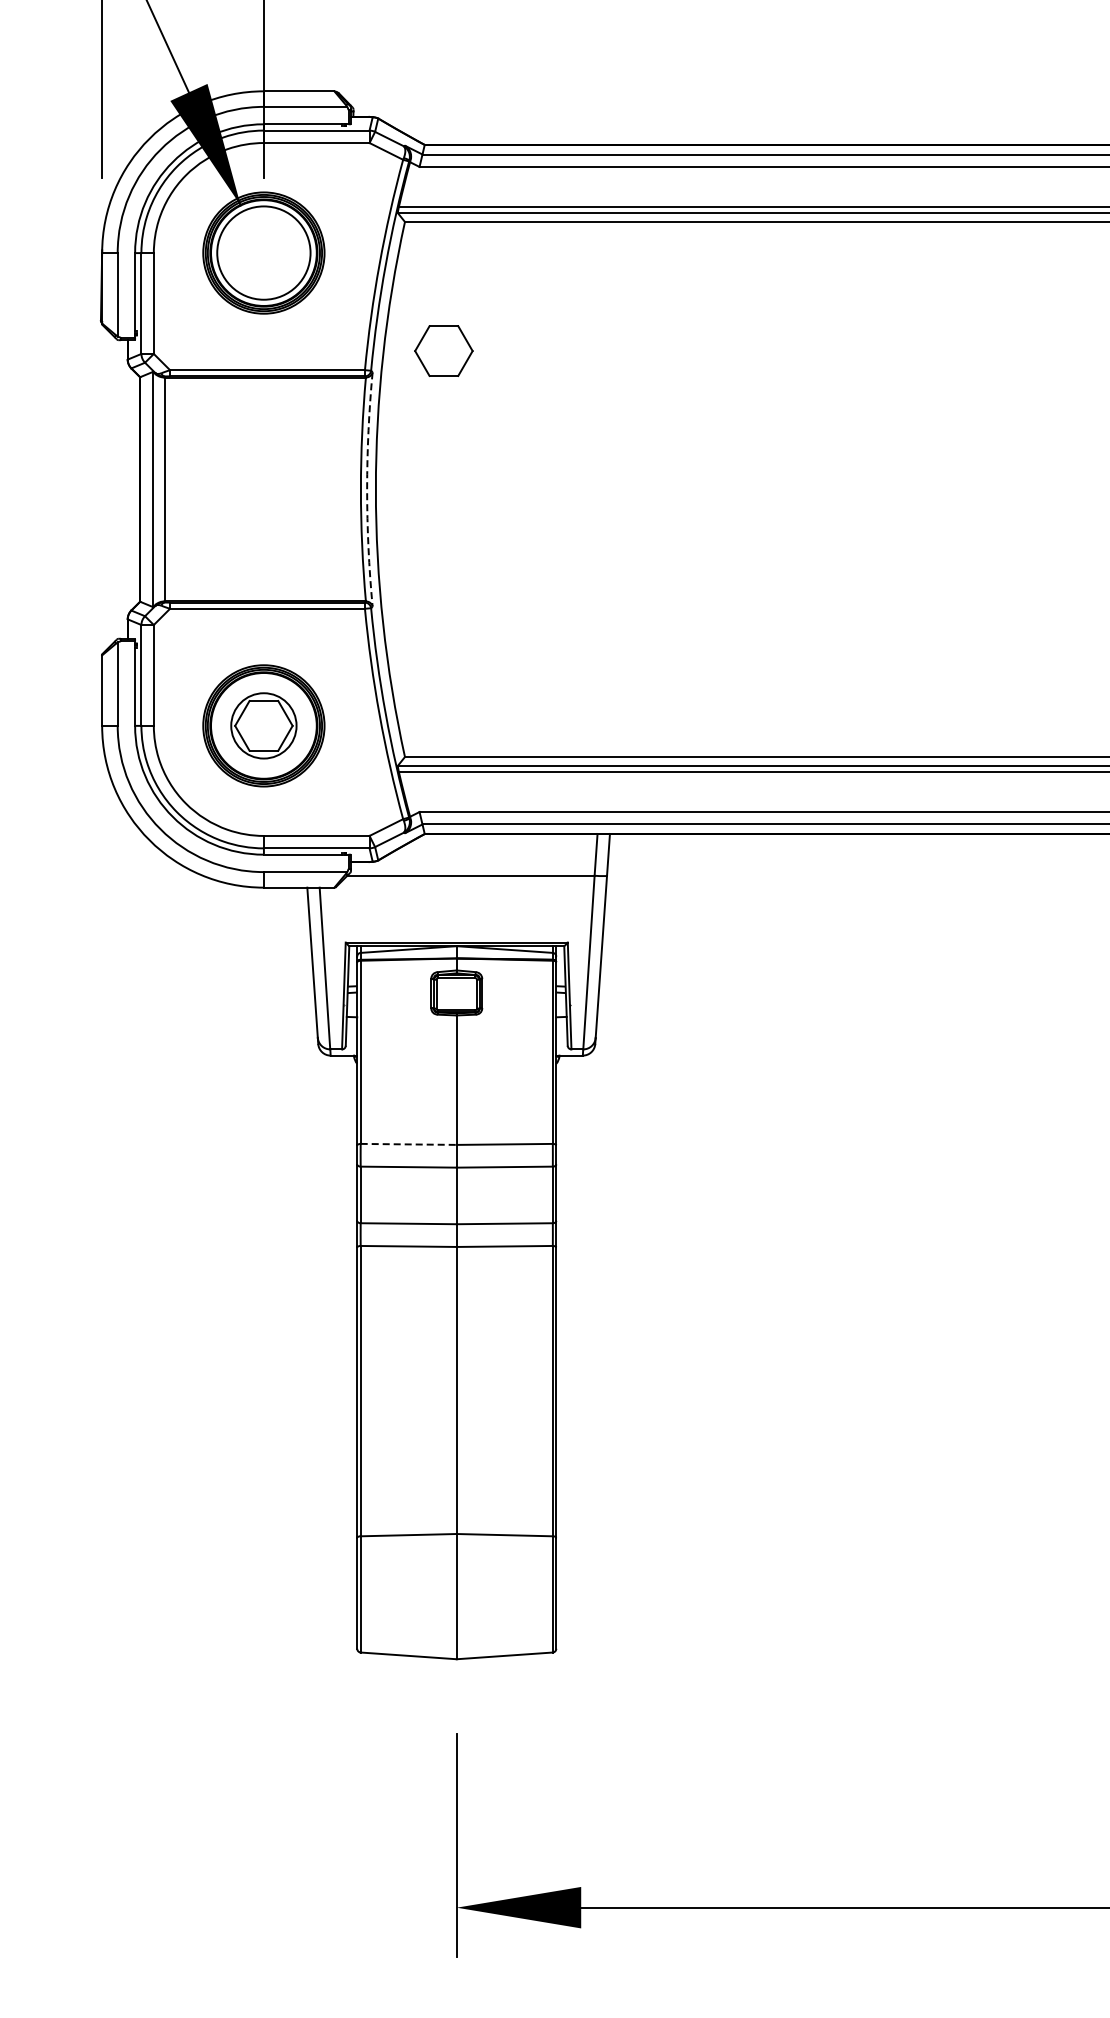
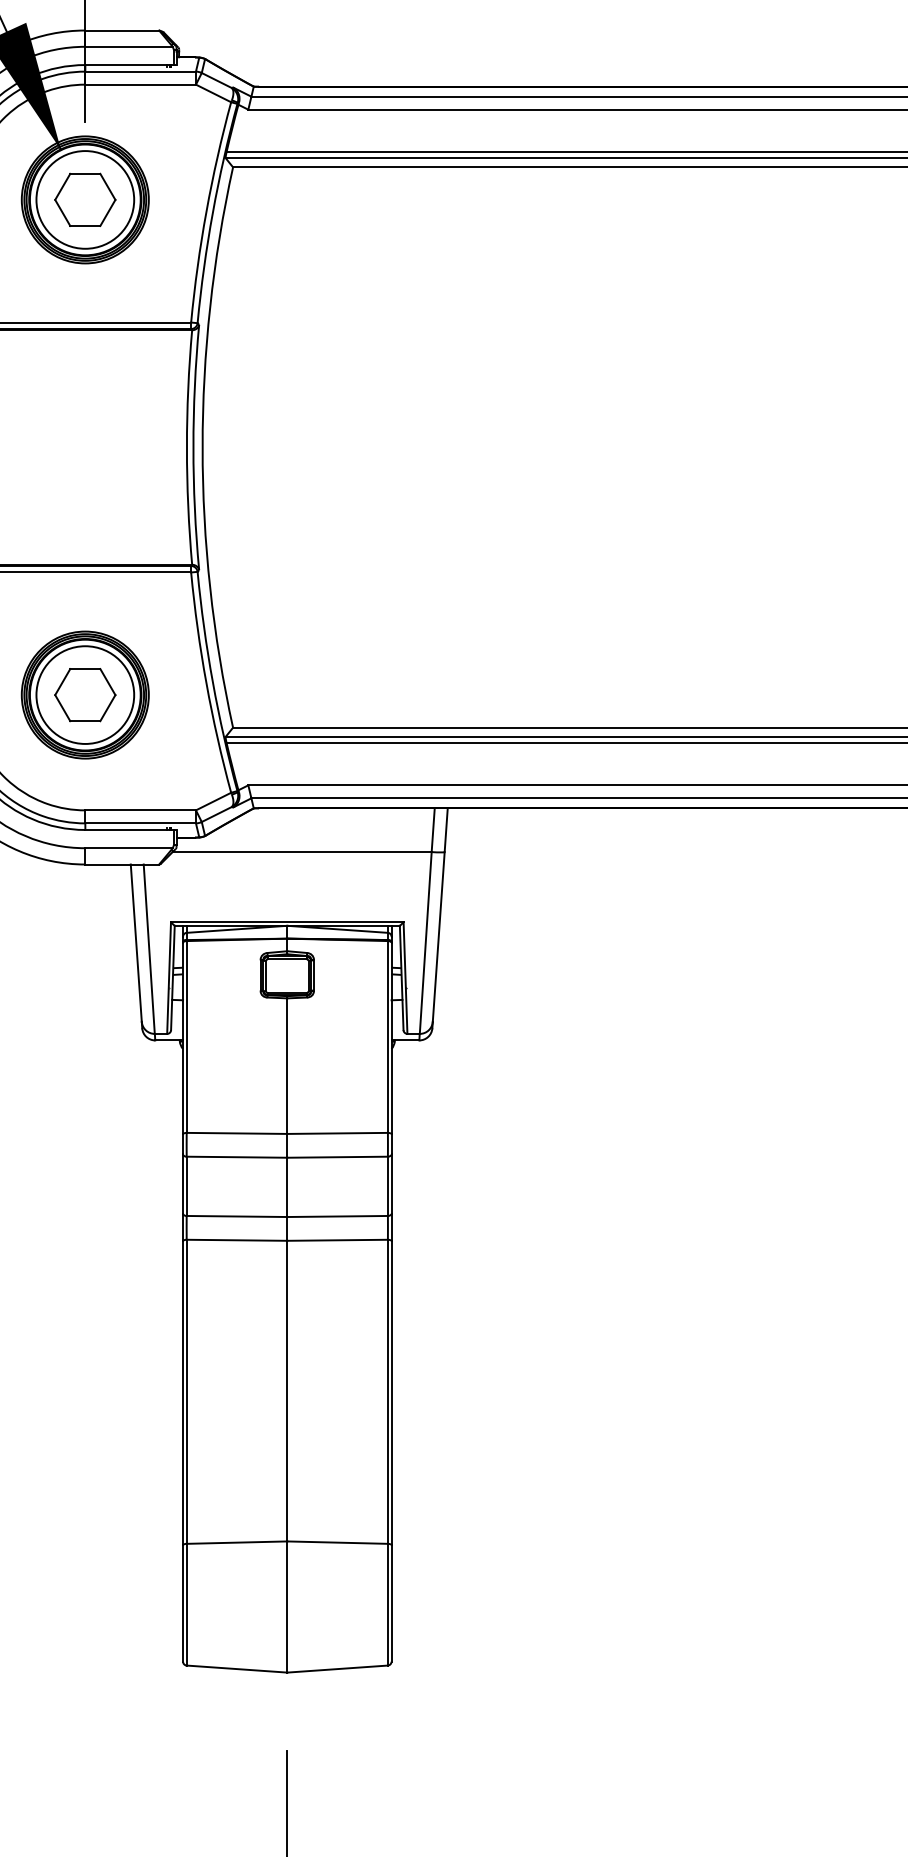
part: (443, 350) -> (84, 199), moved
arc: (367, 489) -> (193, 447), dashed -> solid
circle: (263, 725) -> (84, 694), size x1.43
line: (409, 1144) -> (237, 1133), dashed -> solid

